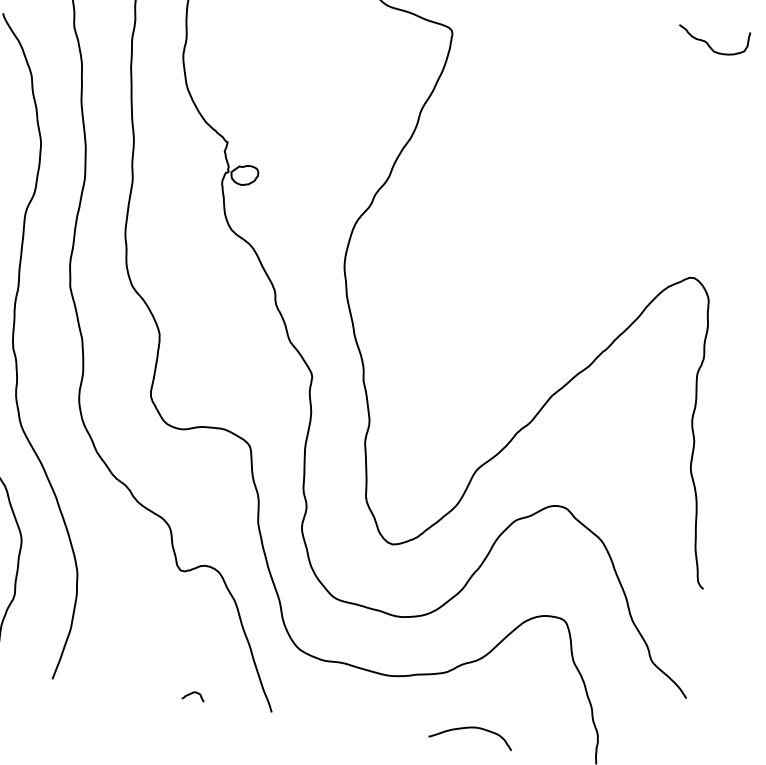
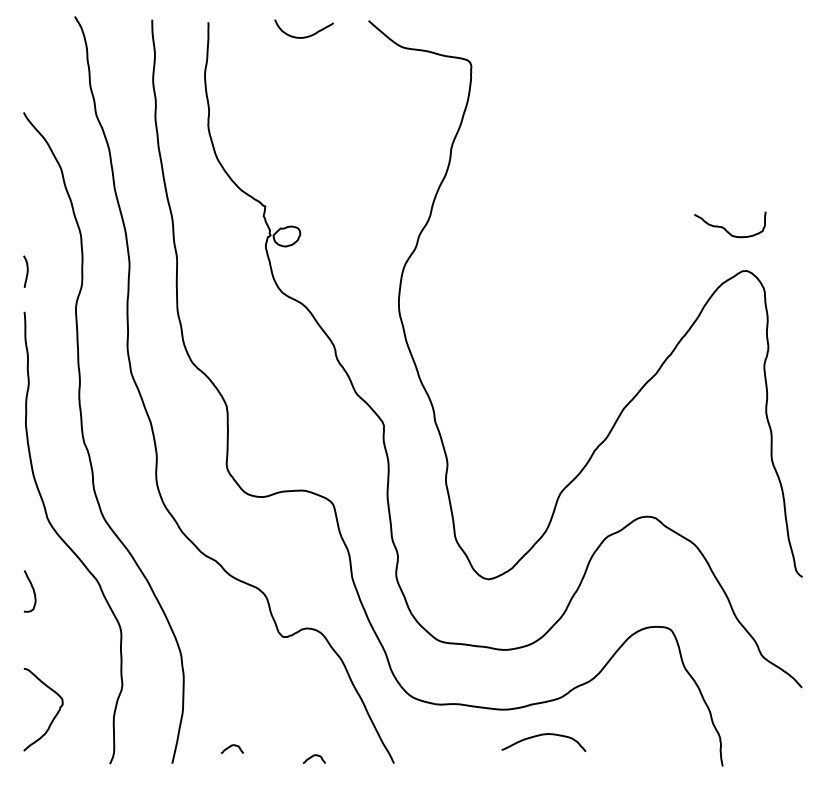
curve: (708, 43) -> (725, 228), moved
curve: (112, 672) -> (230, 747), added
curve: (472, 728) -> (543, 735), moved

